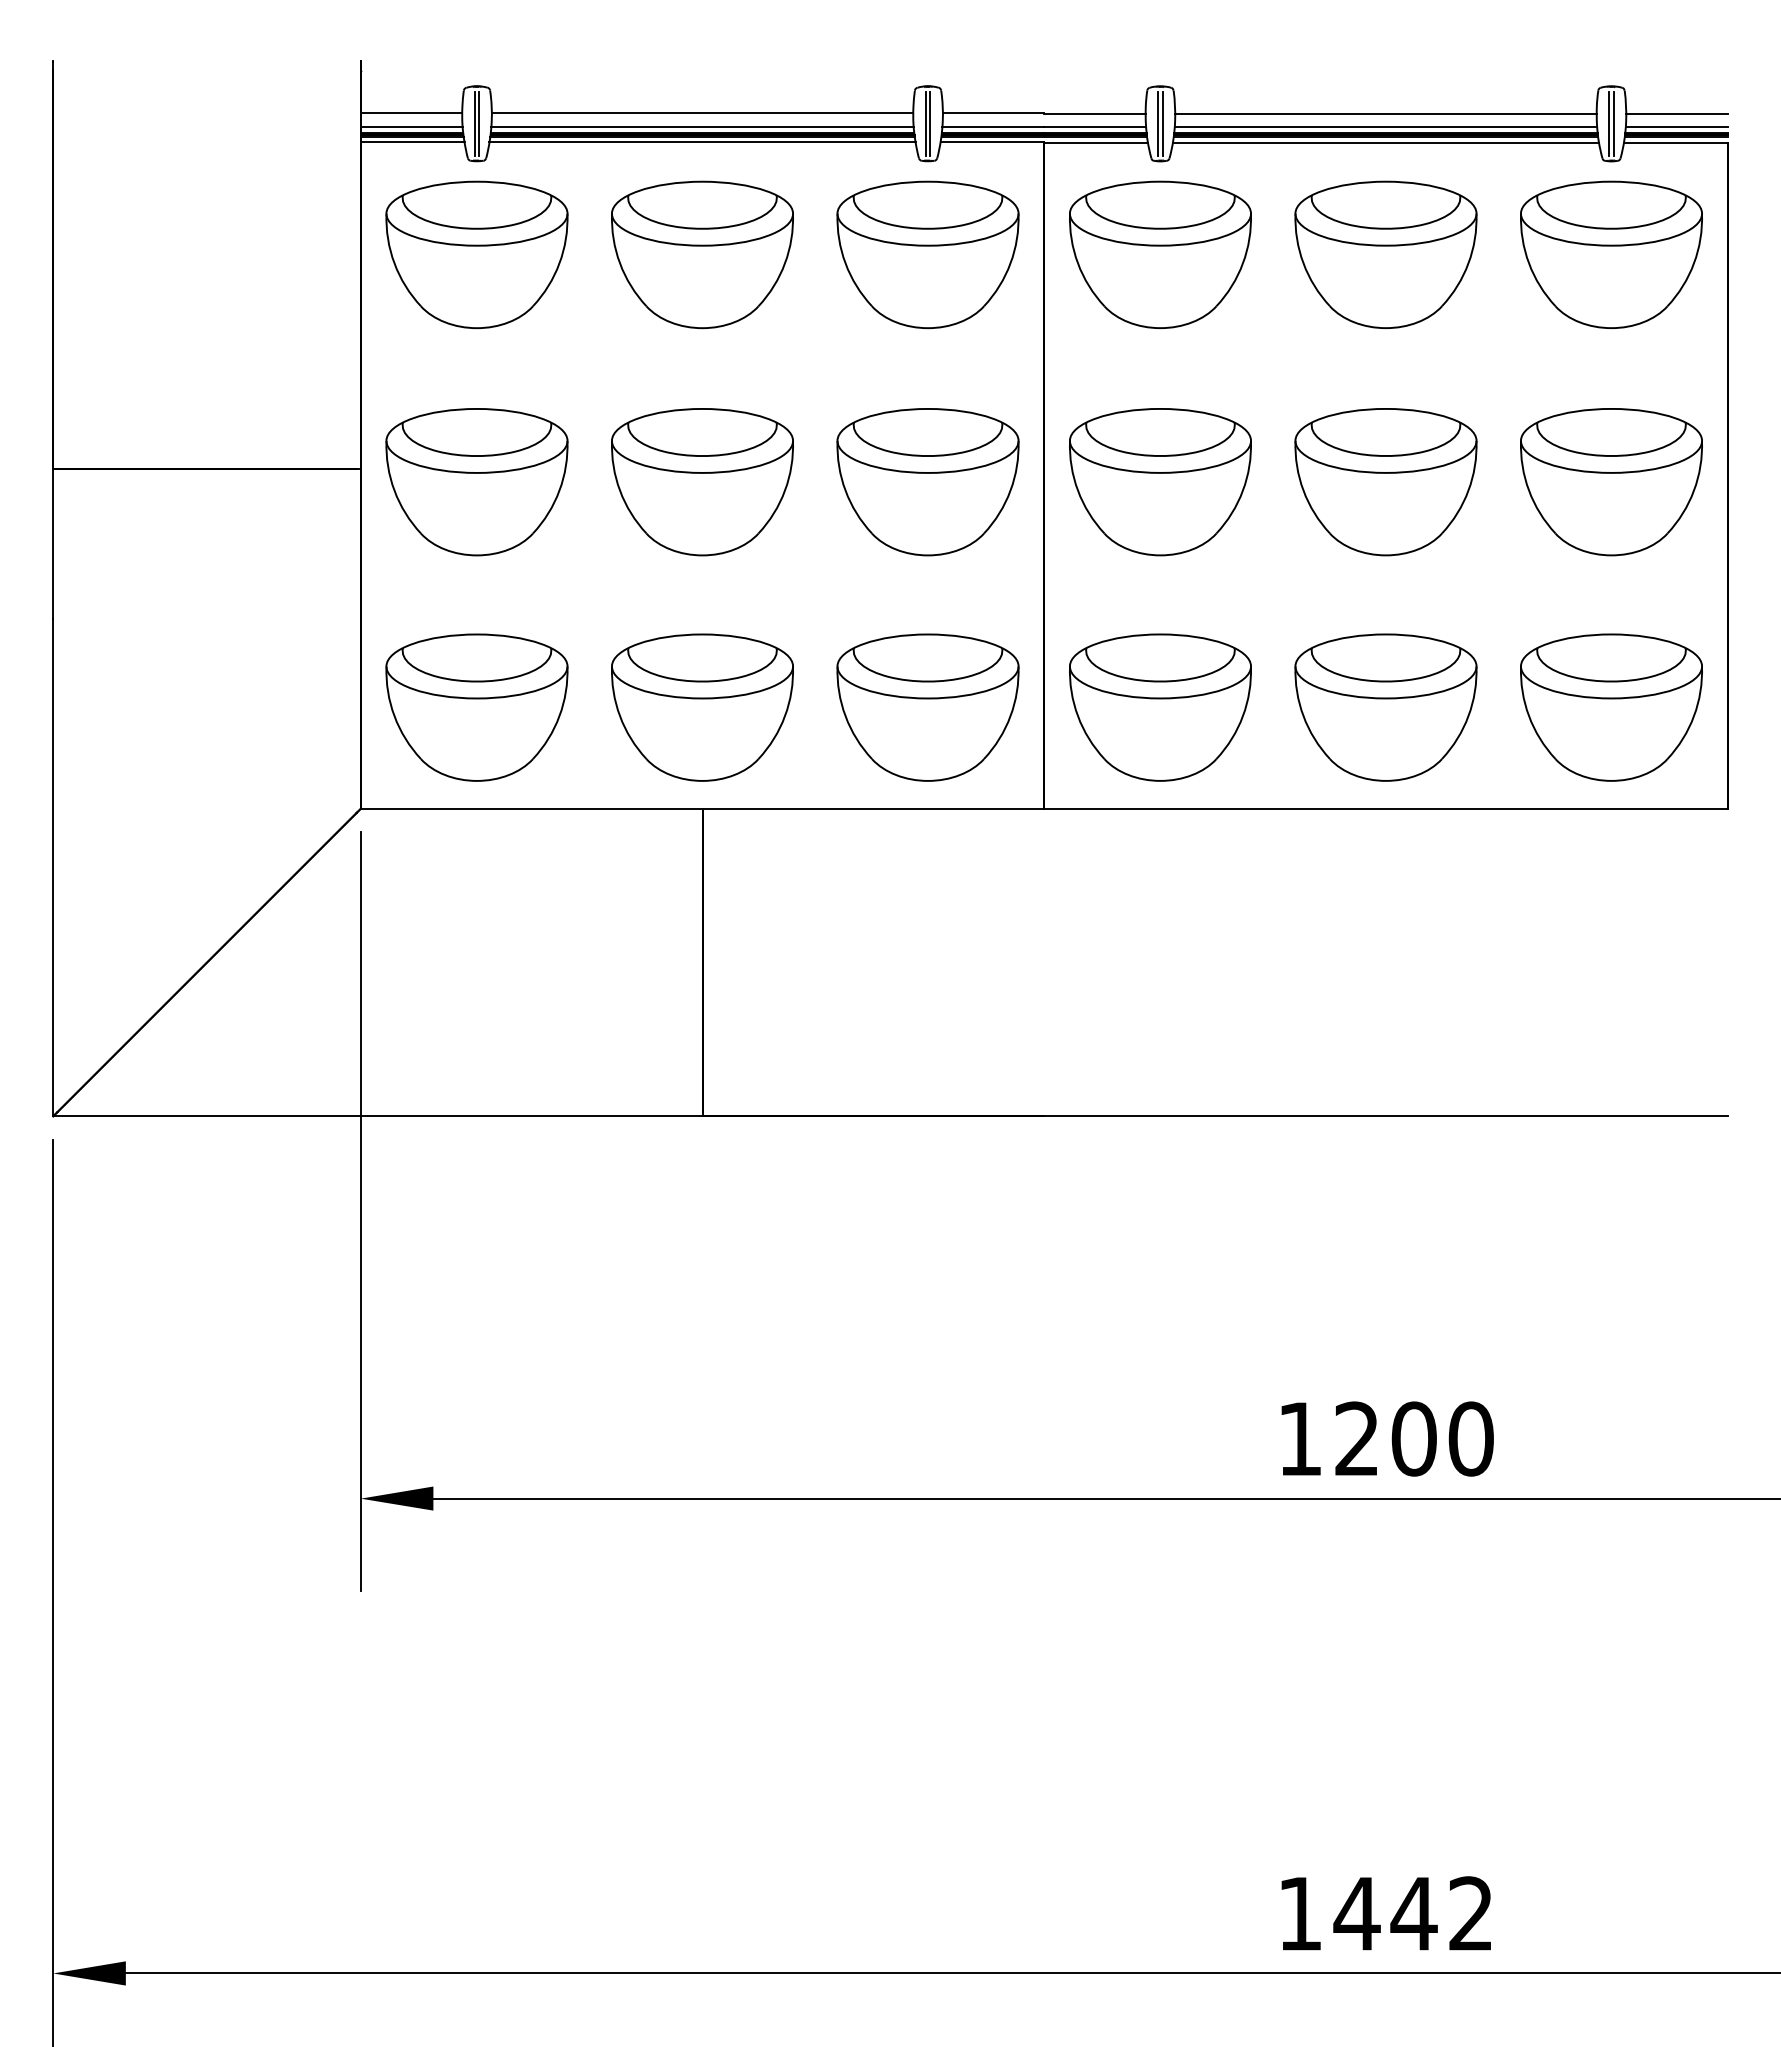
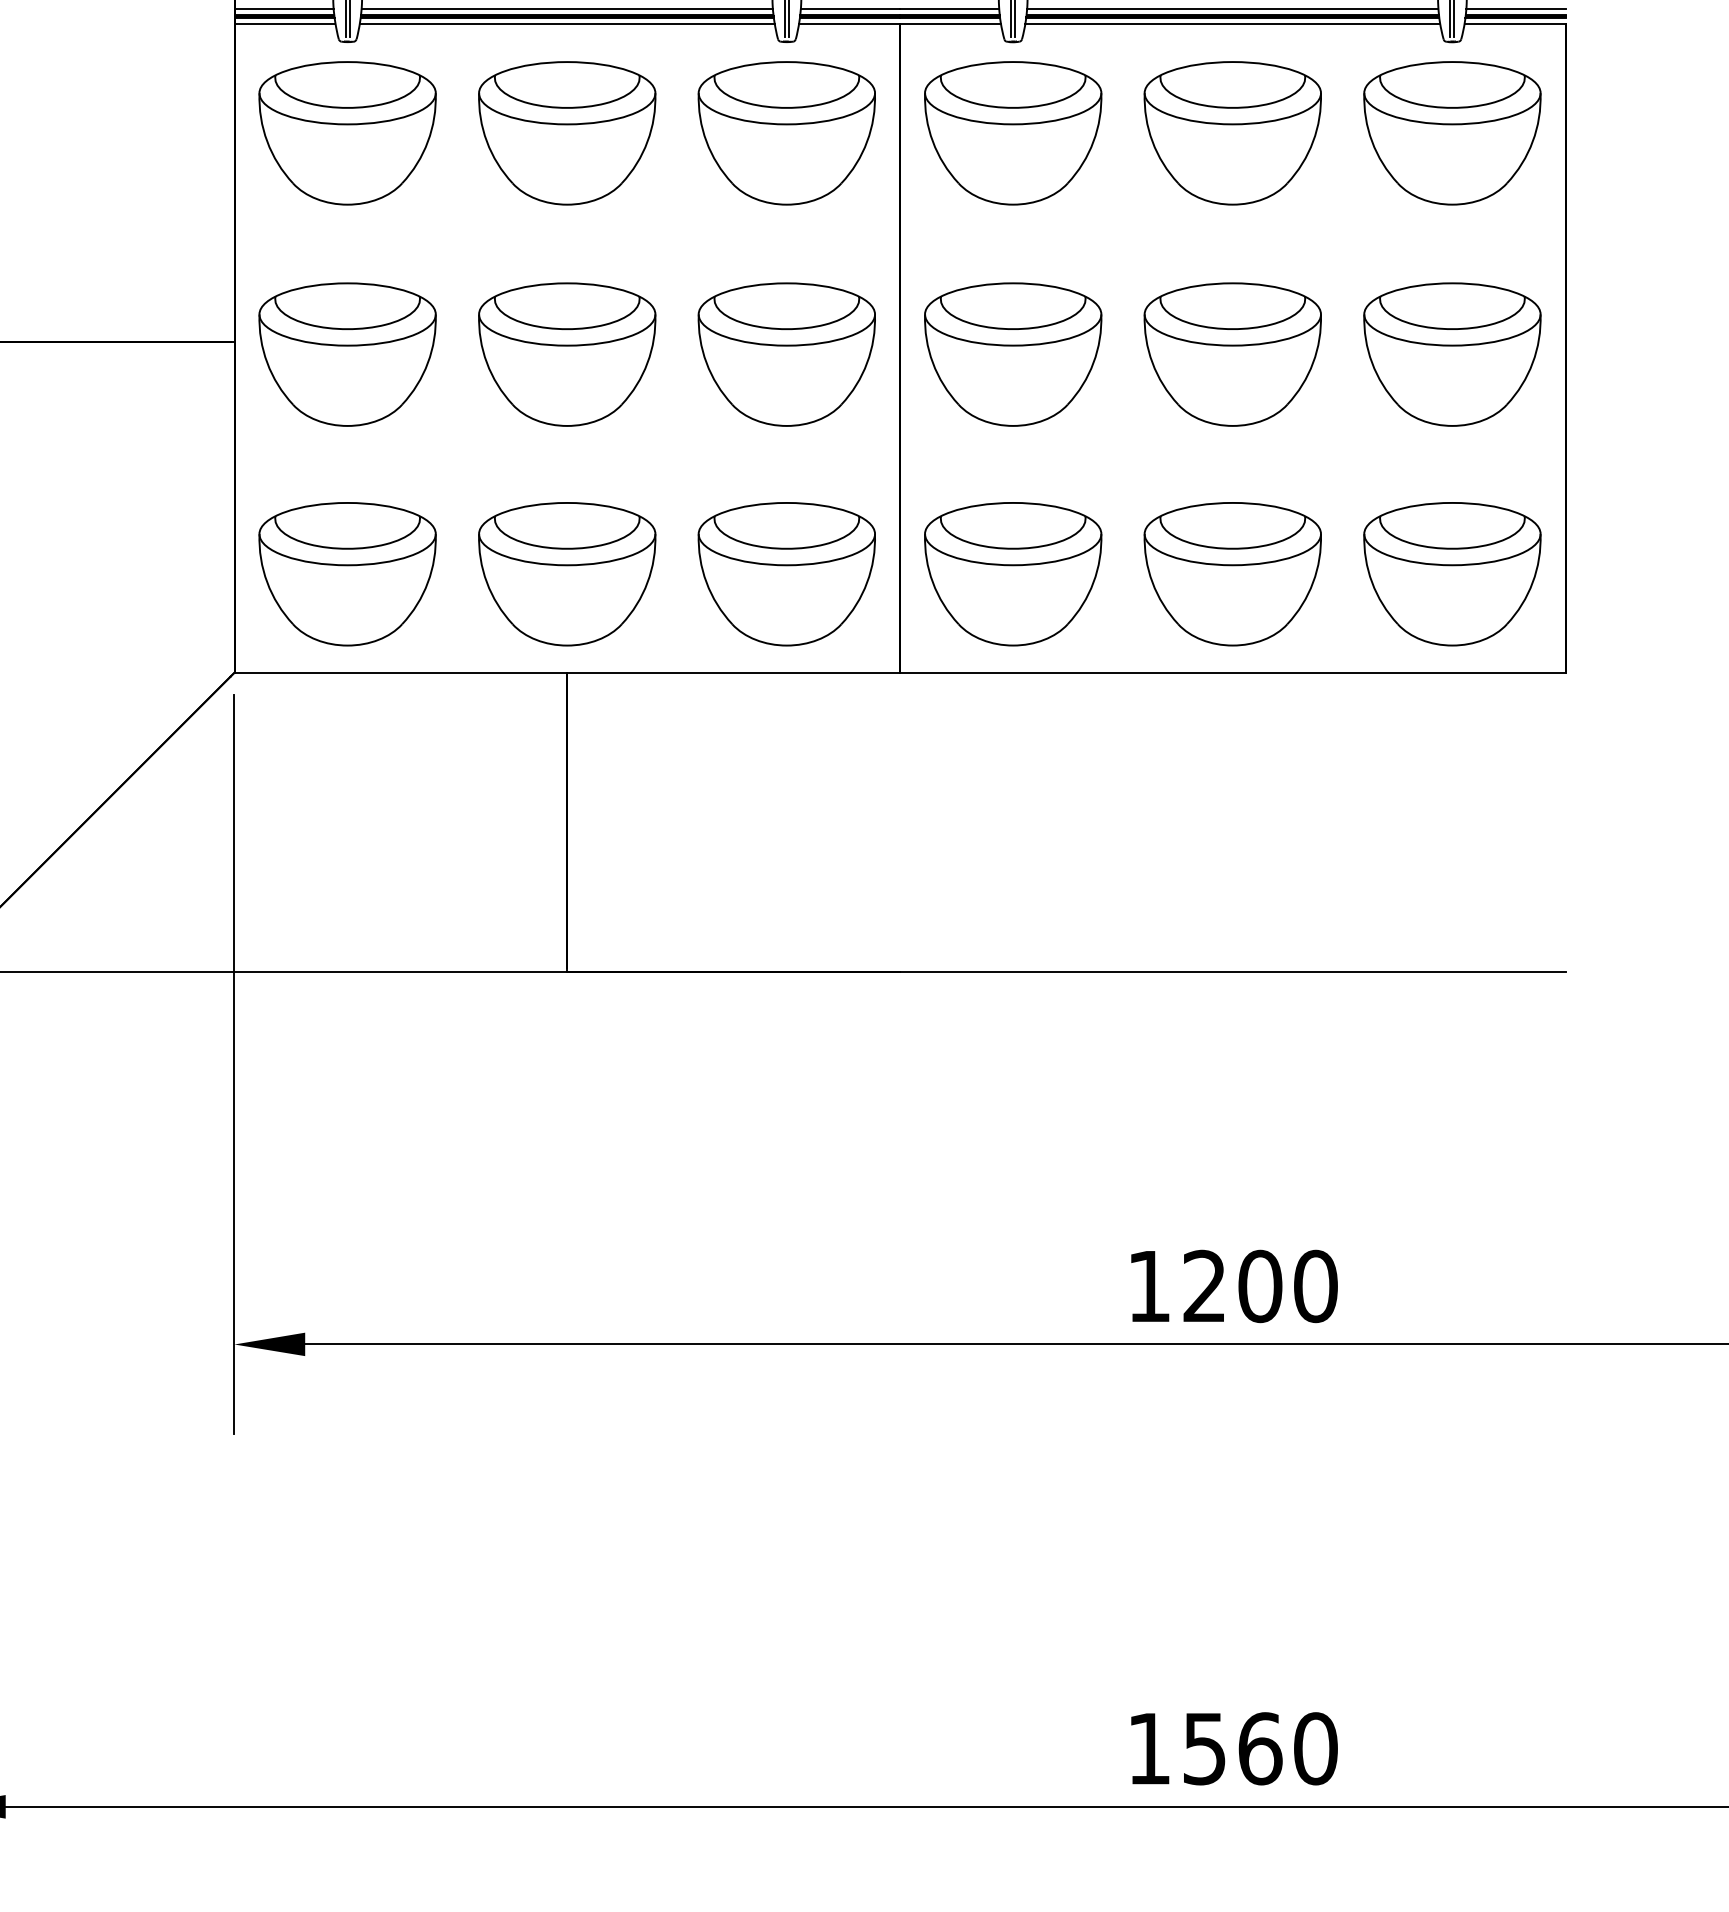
text: (1413, 1913) -> (1259, 1748), 1442 -> 1560

